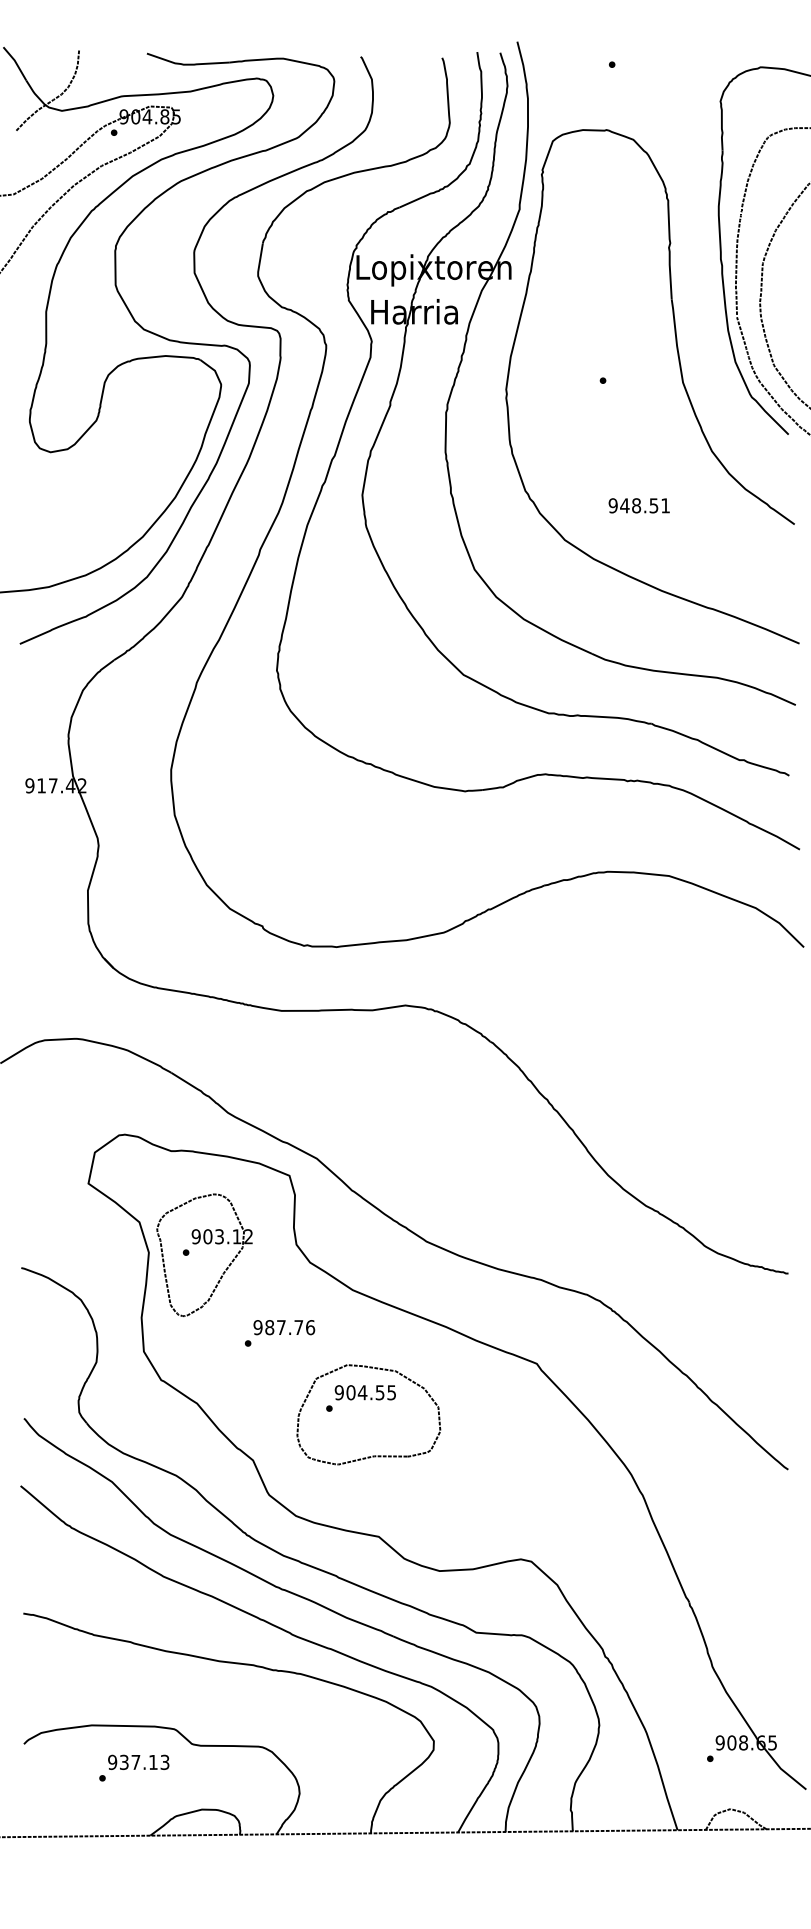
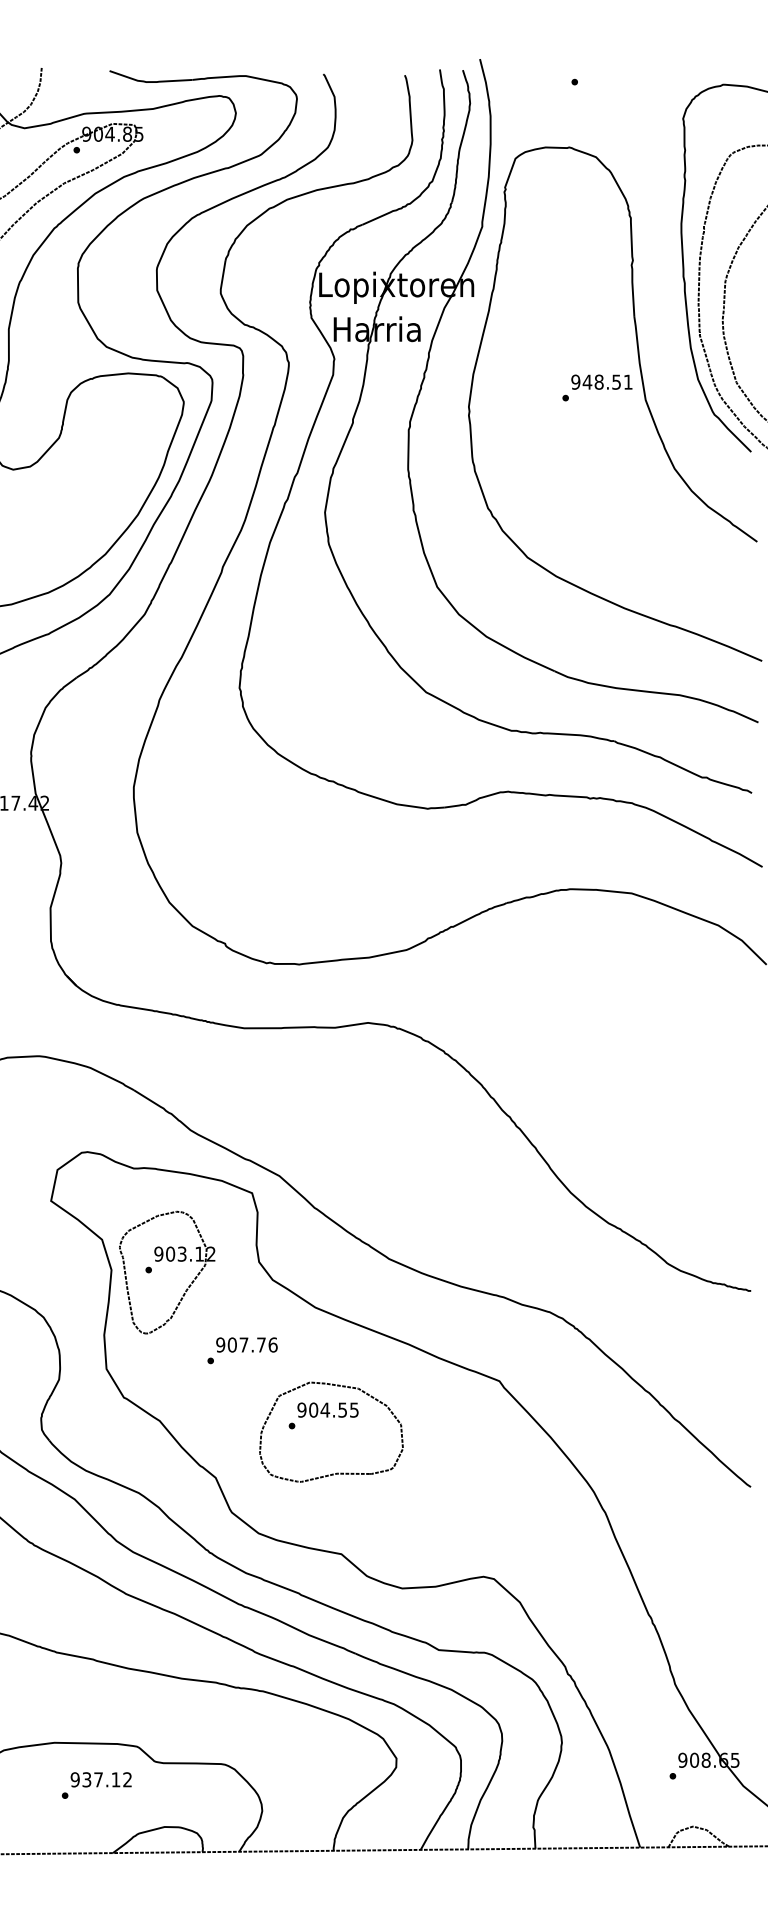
text: (638, 505) -> (601, 381), moved
text: (269, 1327) -> (232, 1344), 987.76 -> 907.76
text: (164, 1762) -> (127, 1779), 937.13 -> 937.12

